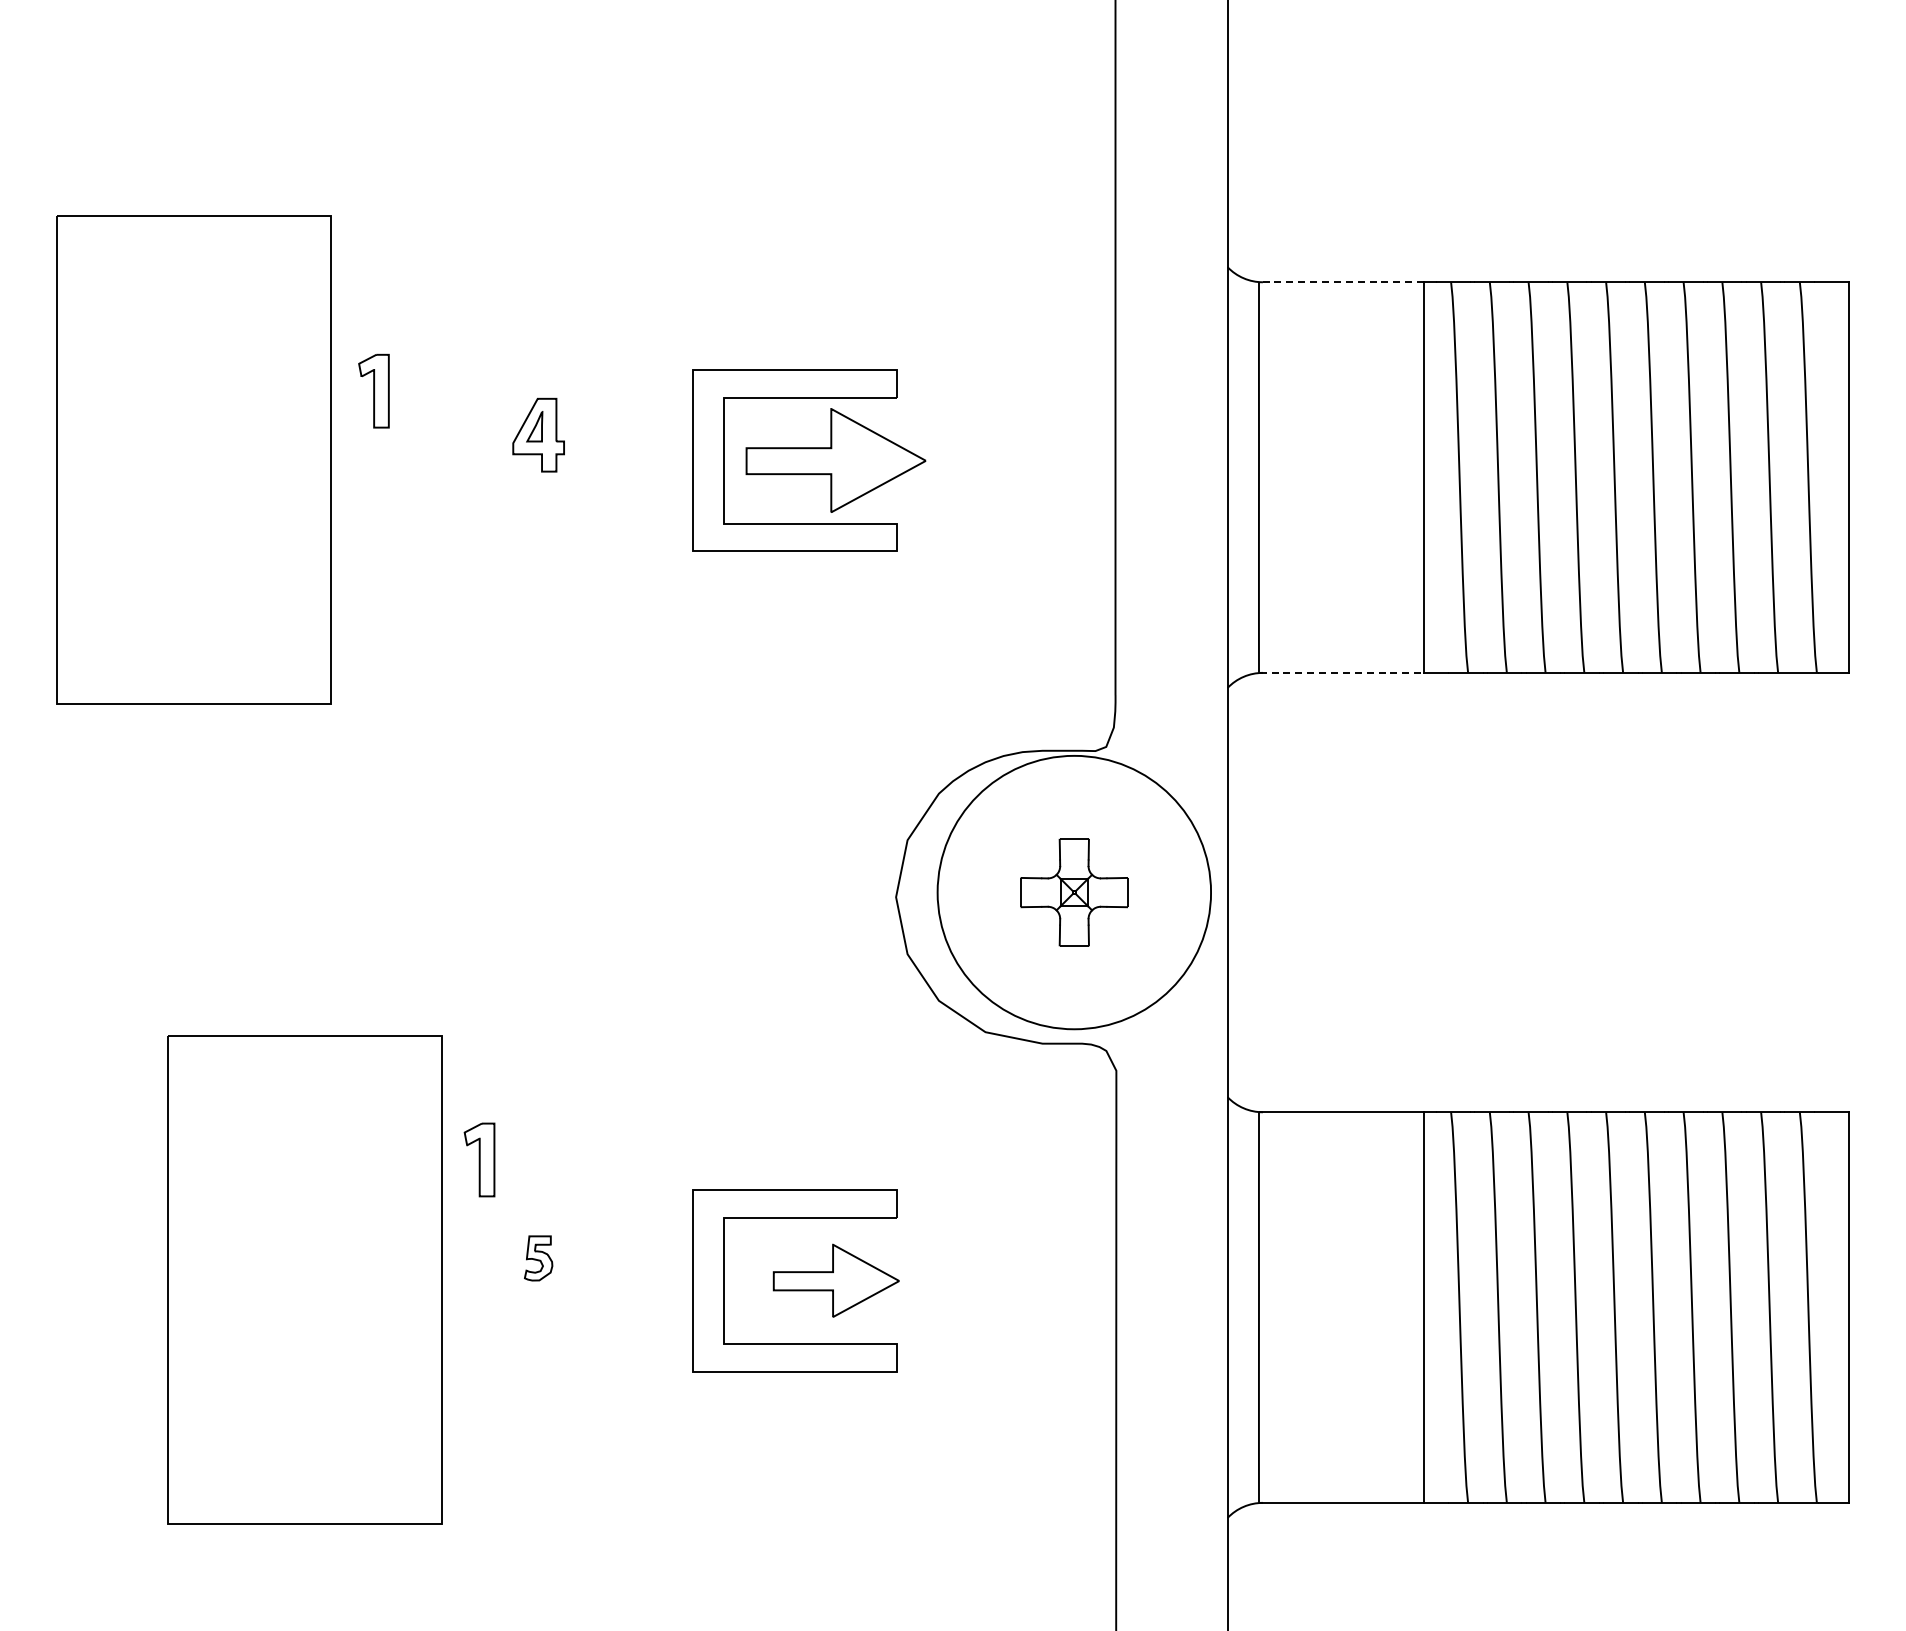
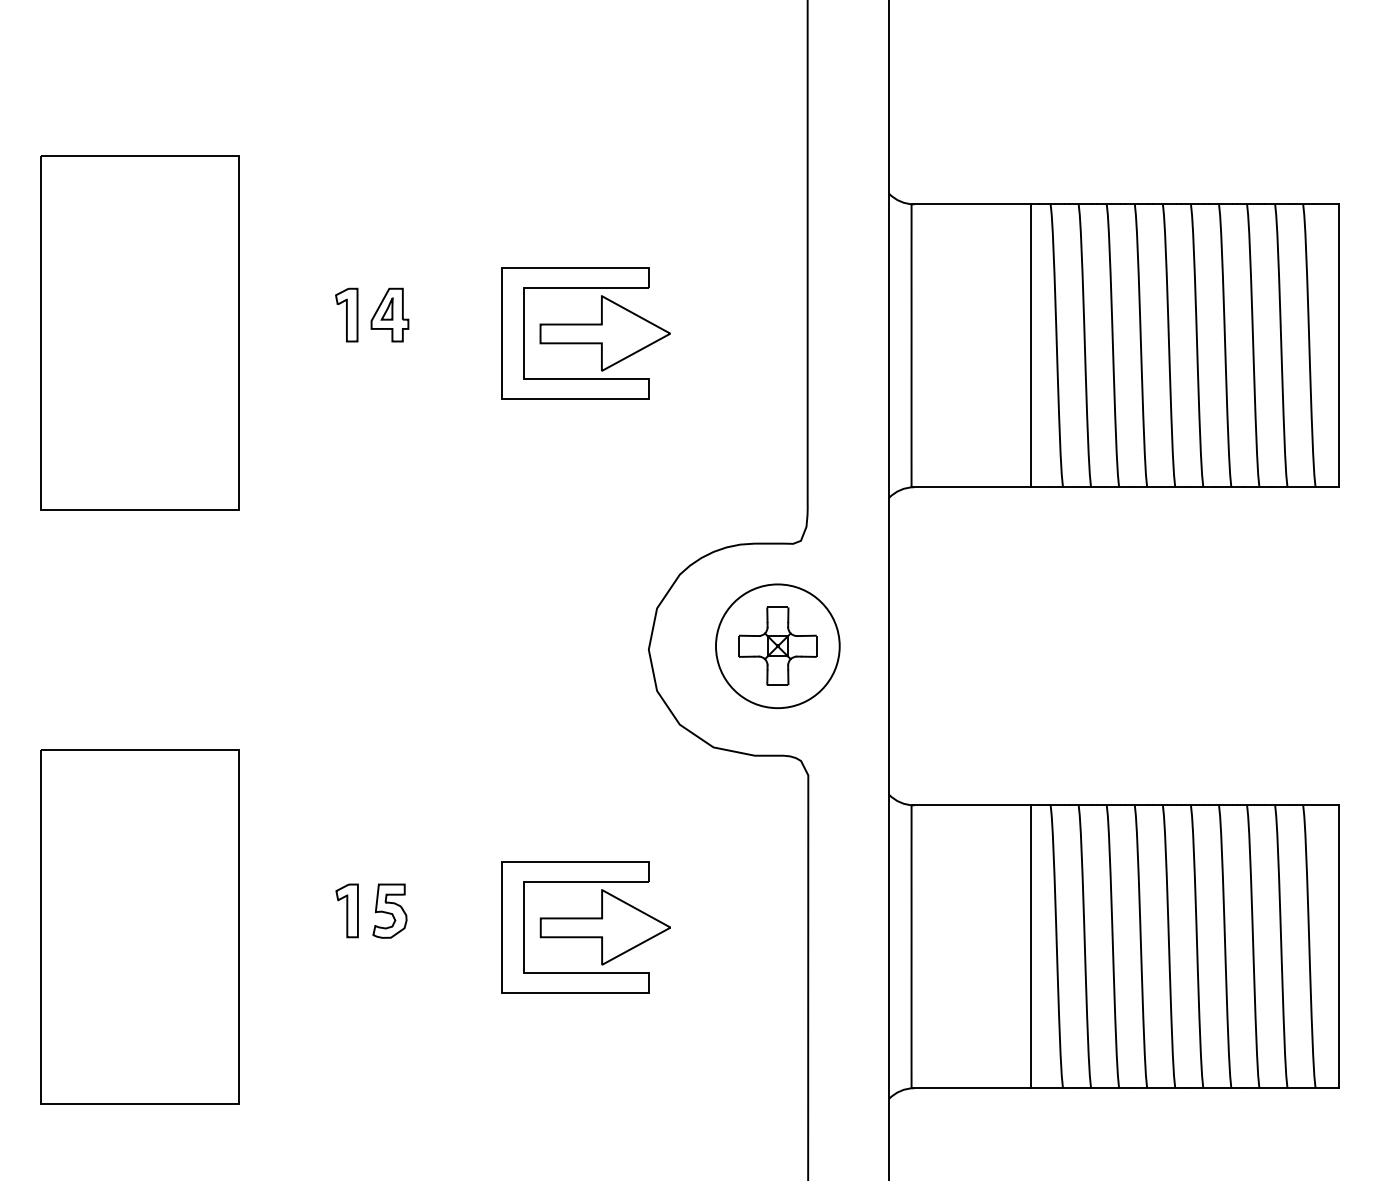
line: (1341, 282) -> (971, 204), dashed -> solid
part: (373, 390) -> (346, 314), moved
line: (1342, 672) -> (972, 486), dashed -> solid
circle: (1073, 892) -> (777, 646), size x0.62
part: (479, 1159) -> (347, 910), moved
part: (538, 1258) -> (389, 911), size x1.67
part: (304, 1279) -> (140, 926), moved
part: (836, 1280) -> (605, 927), size x1.43

